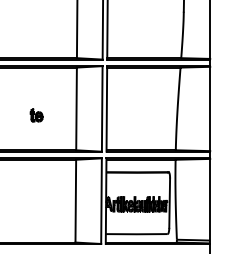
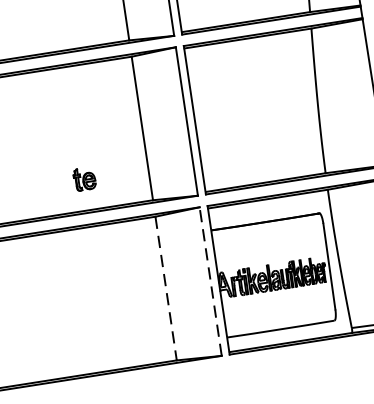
part: (36, 115) -> (84, 179), moved
line: (75, 201) -> (165, 289), solid -> dashed
line: (101, 201) -> (210, 282), solid -> dashed

